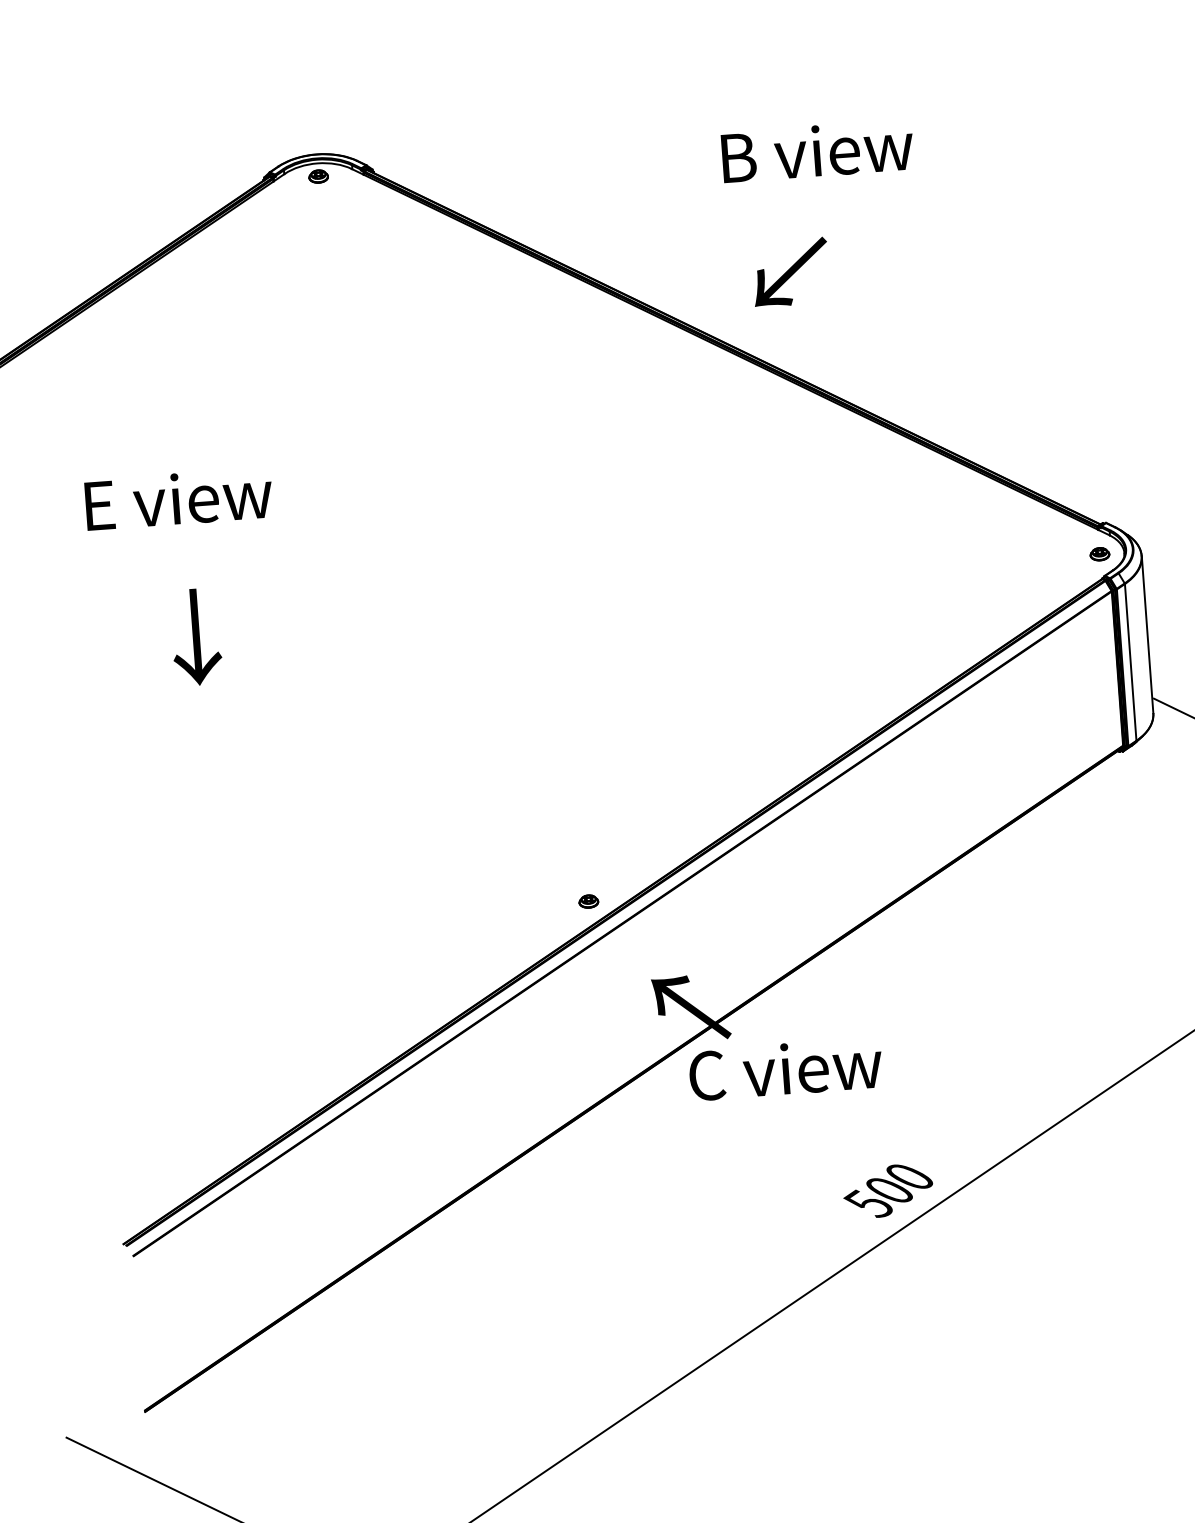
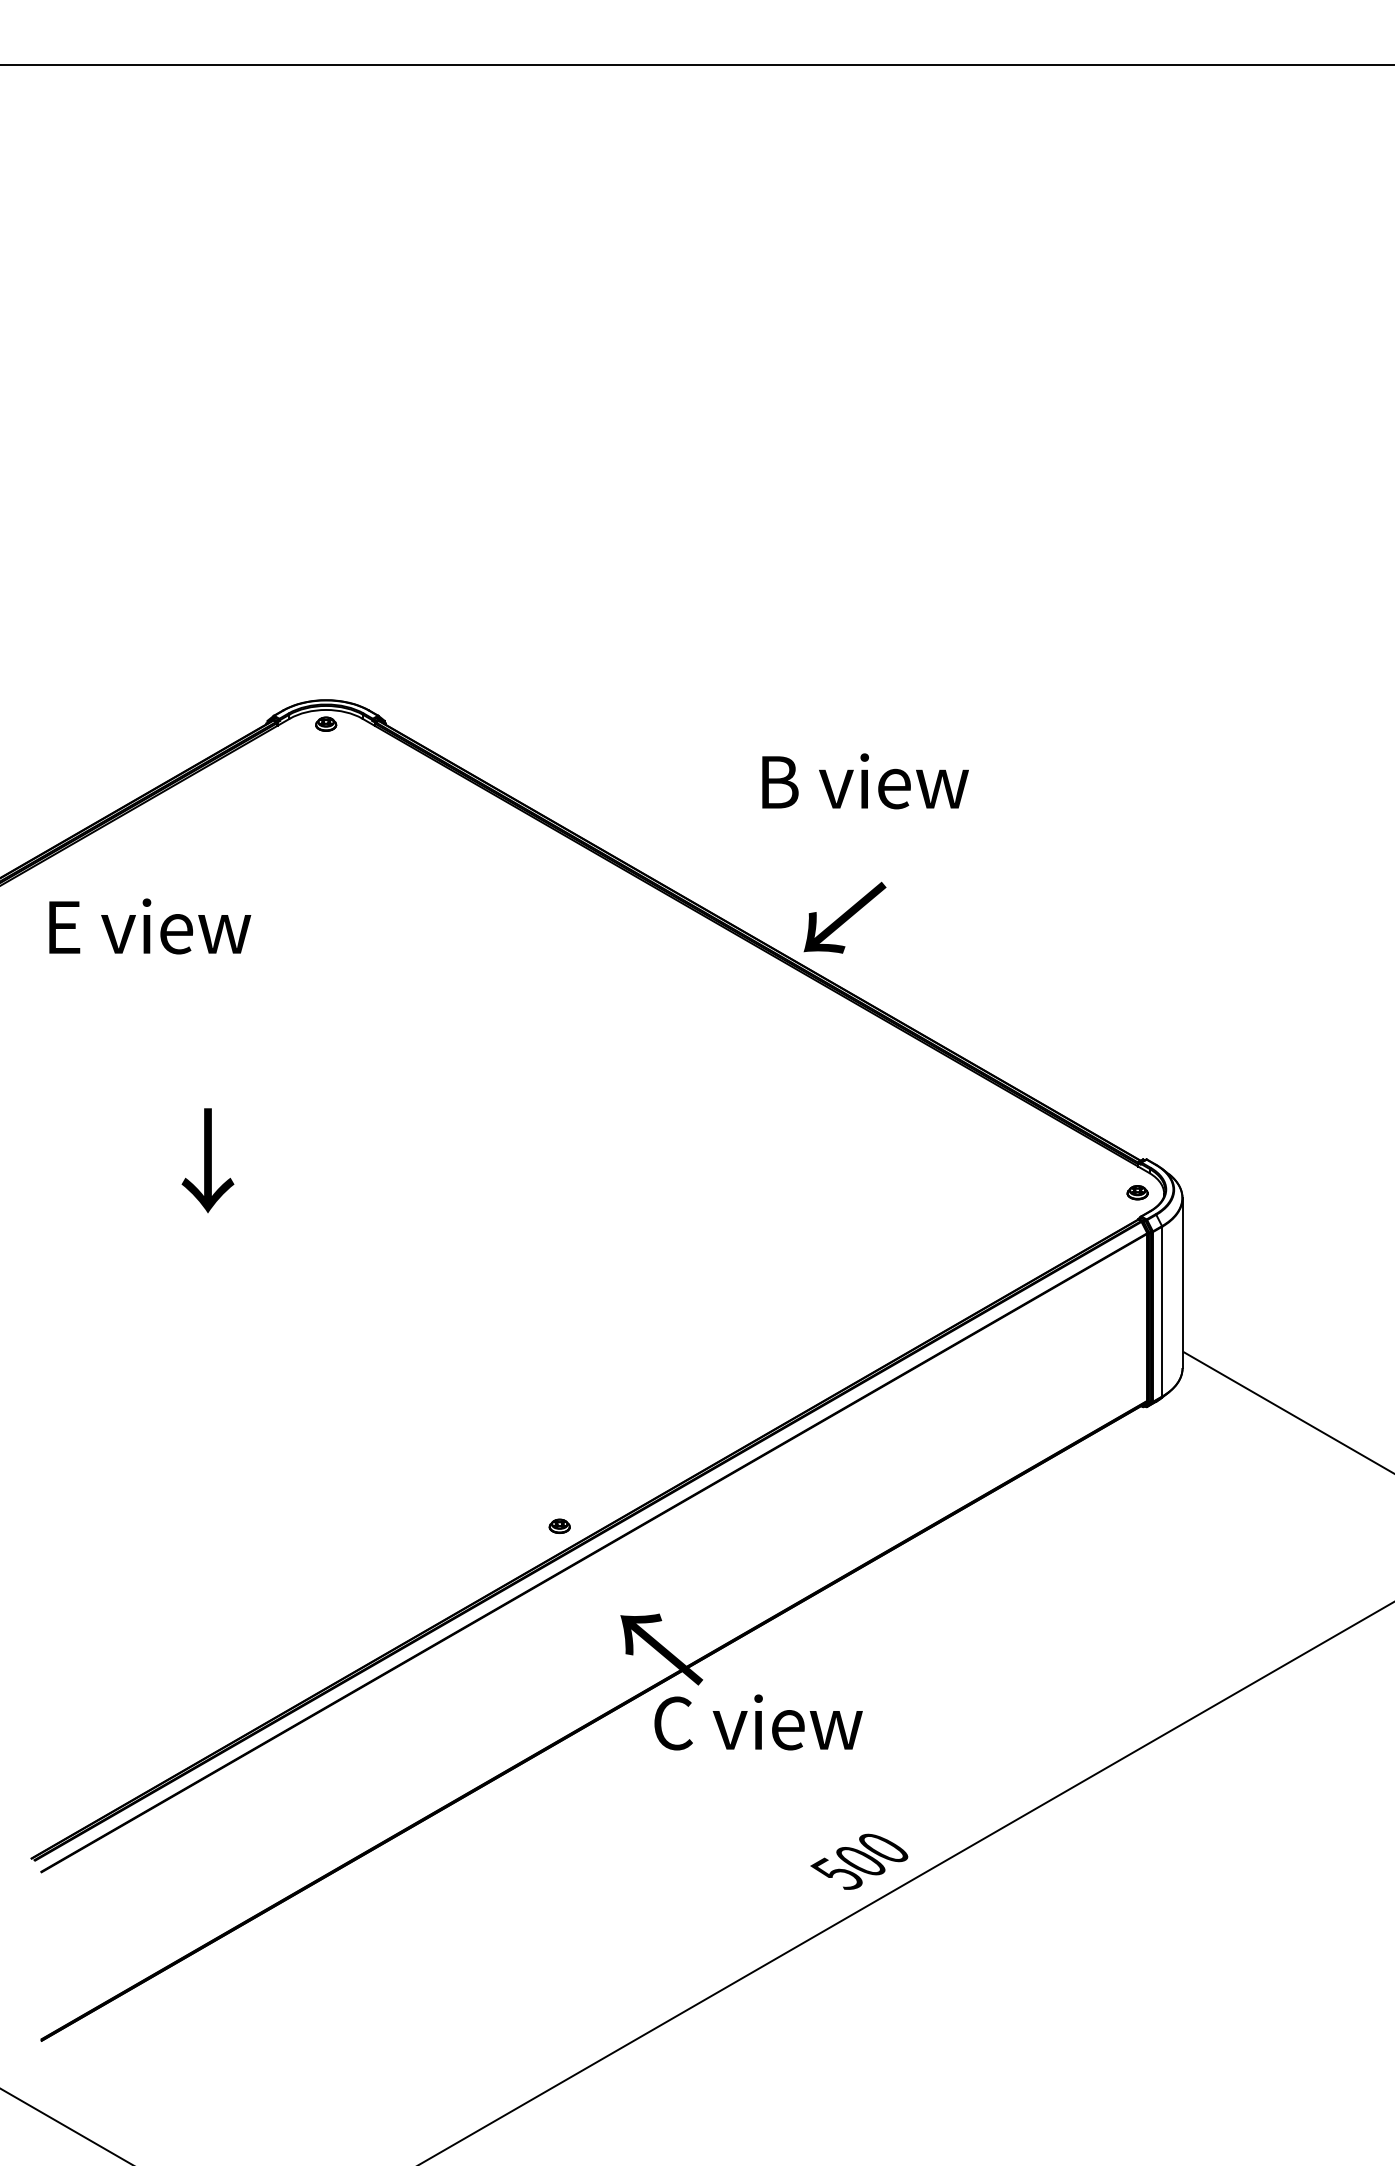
text: (817, 151) -> (865, 781), moved
text: (790, 272) -> (844, 917), moved
text: (179, 499) -> (150, 926), moved
text: (195, 637) -> (207, 1160), moved

